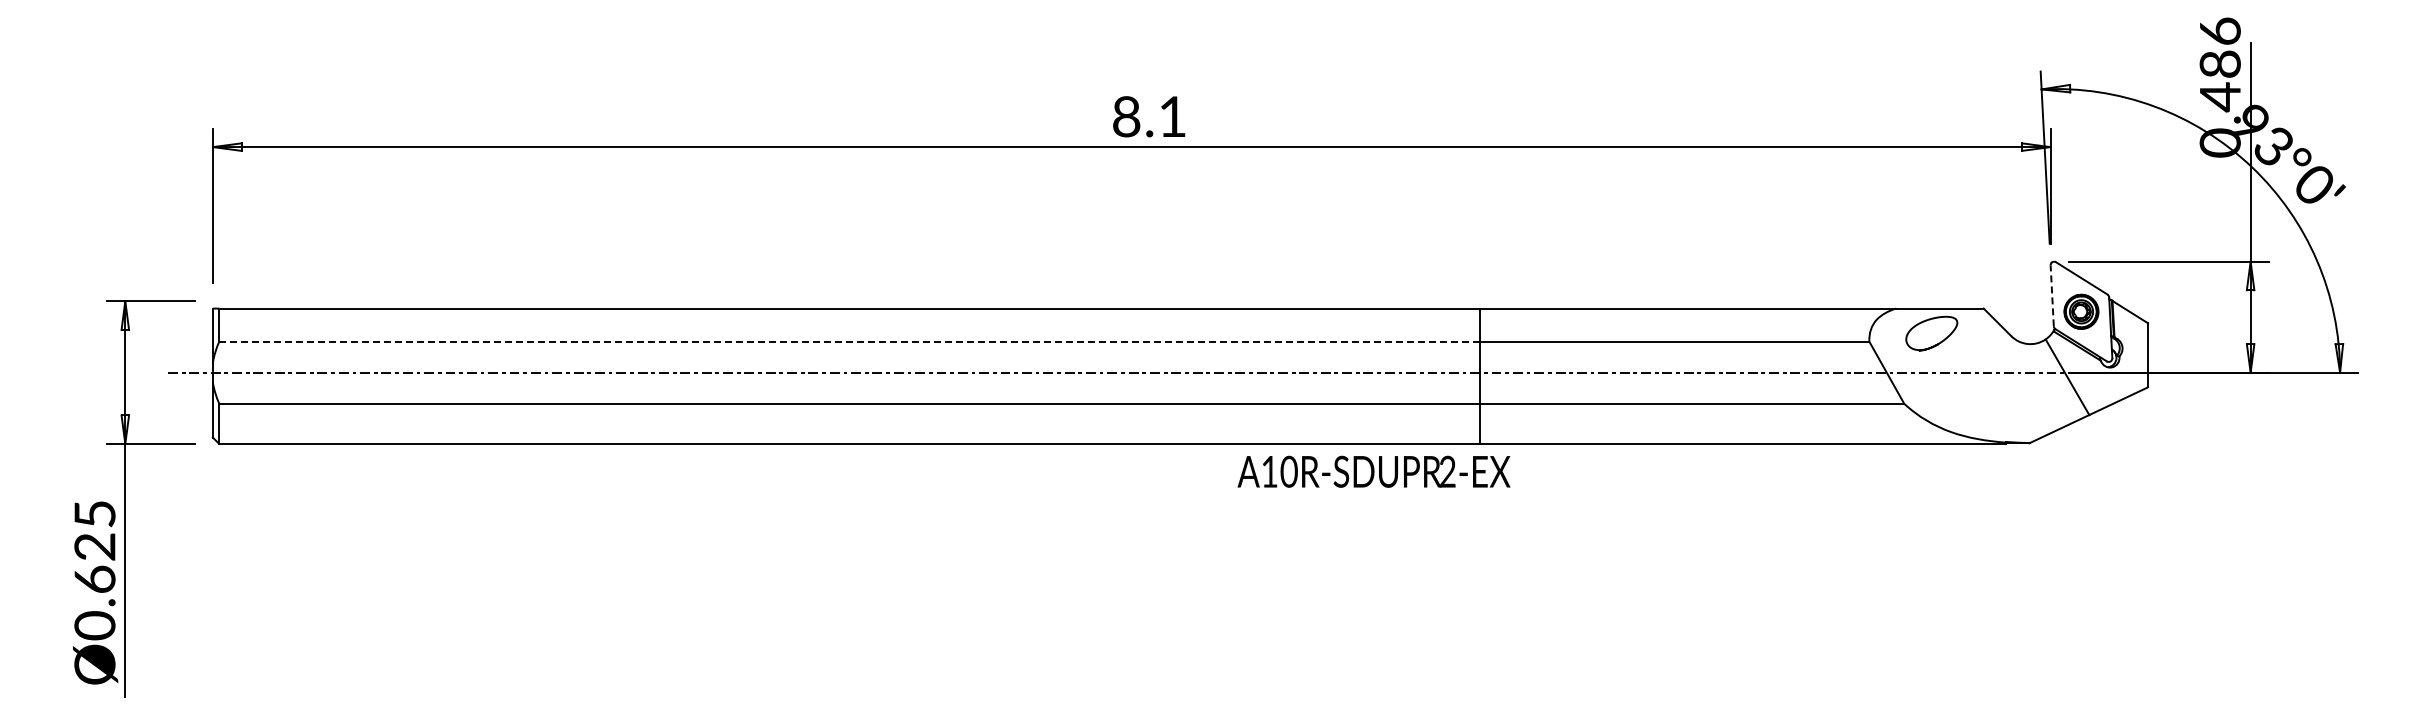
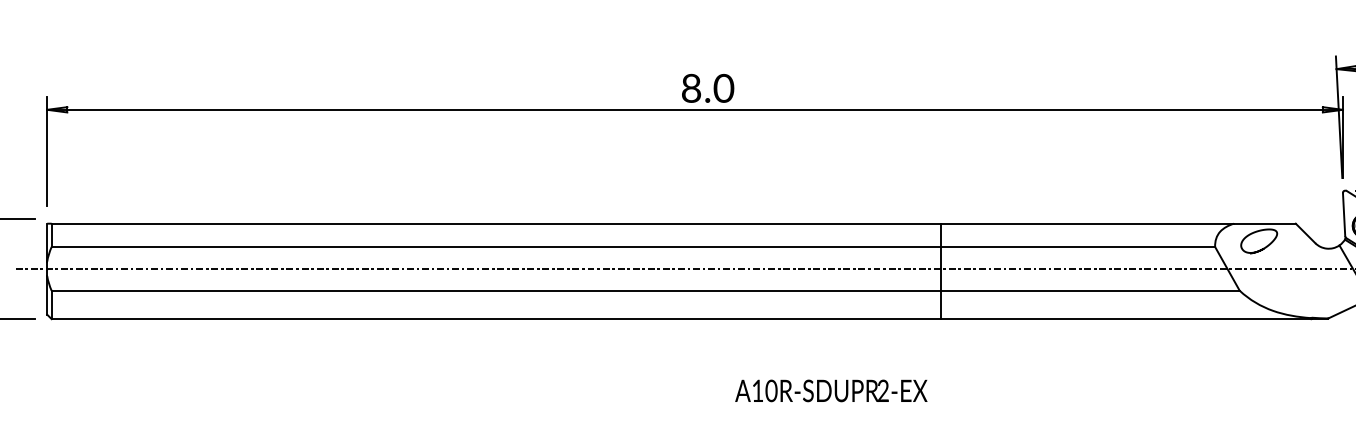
text: (1172, 116) -> (723, 88), 8.1 -> 8.0
line: (2052, 295) -> (1344, 214), dashed -> solid
line: (849, 341) -> (496, 246), dashed -> solid
text: (1373, 471) -> (830, 390), moved

